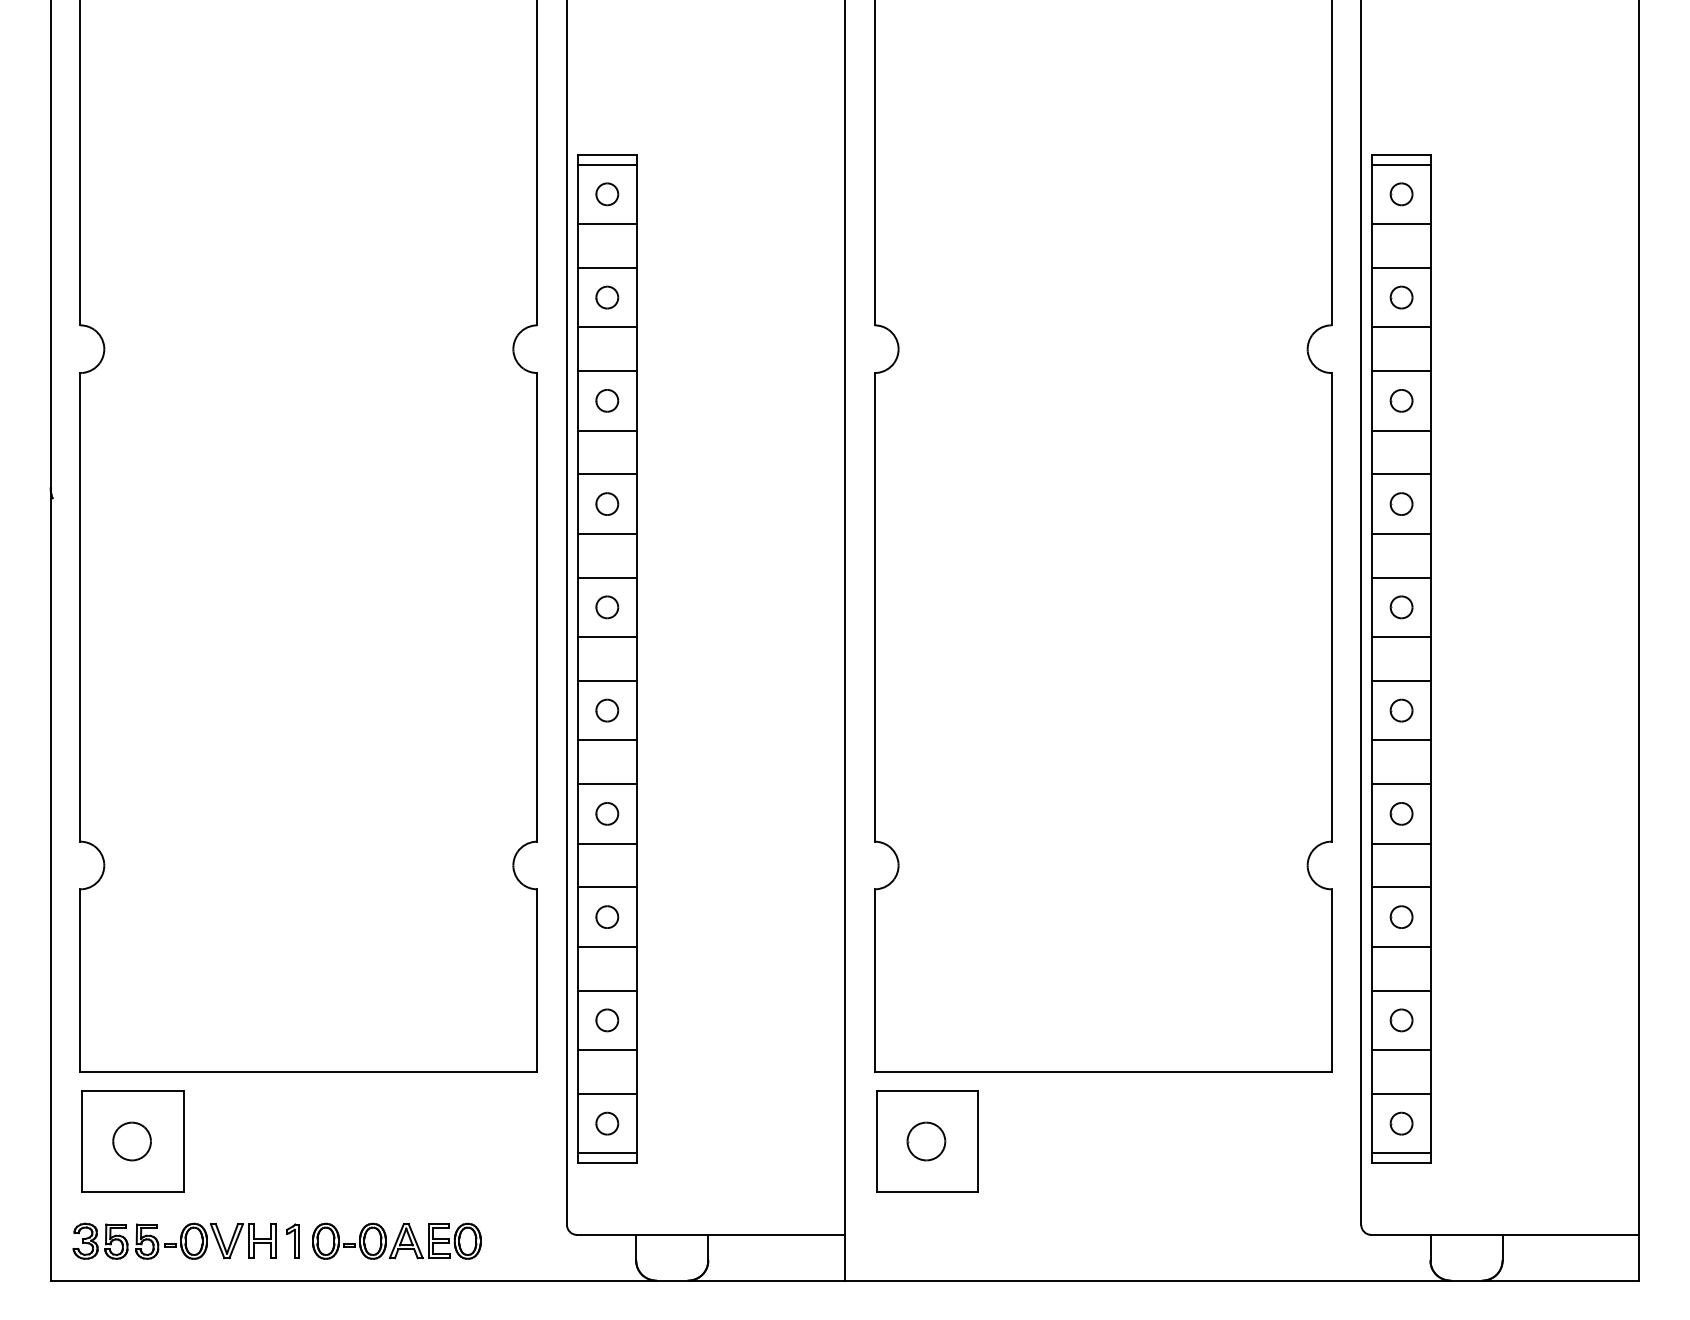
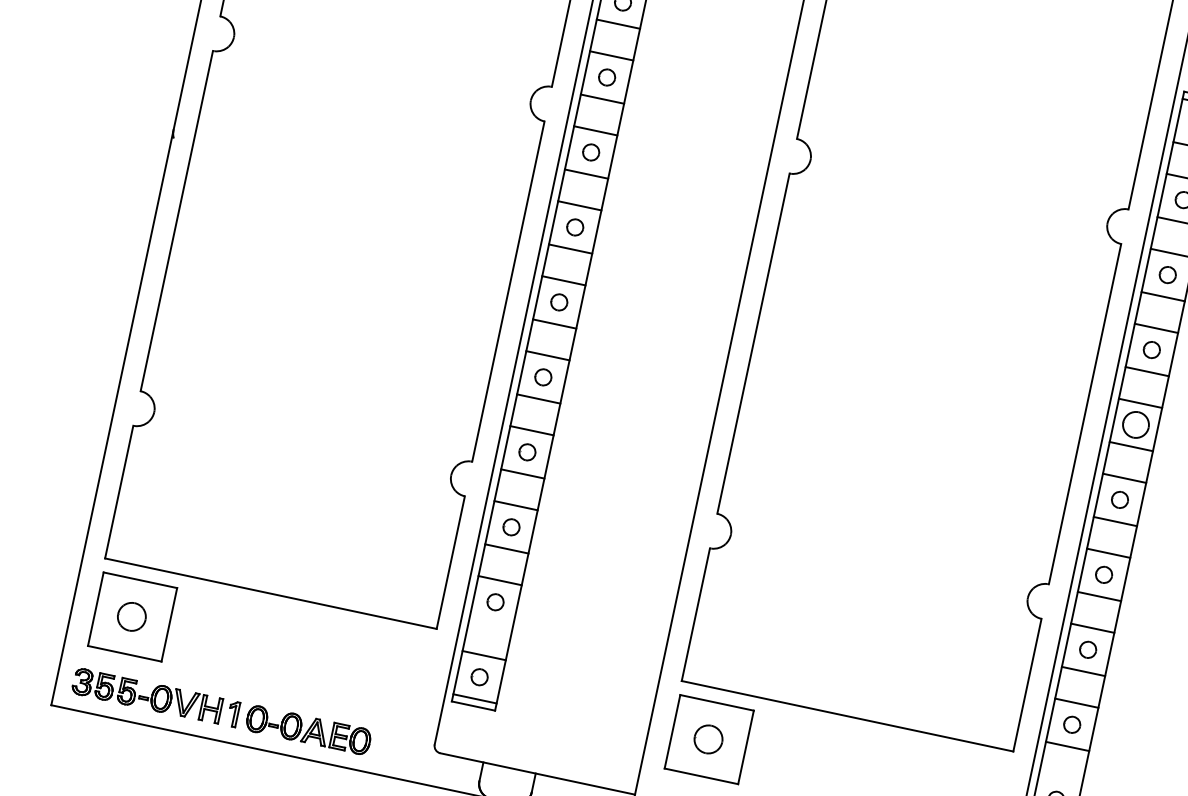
part: (1401, 607) -> (1135, 425), size x1.6
line: (607, 1050) -> (491, 624), removed
line: (1401, 1093) -> (1060, 777), removed

